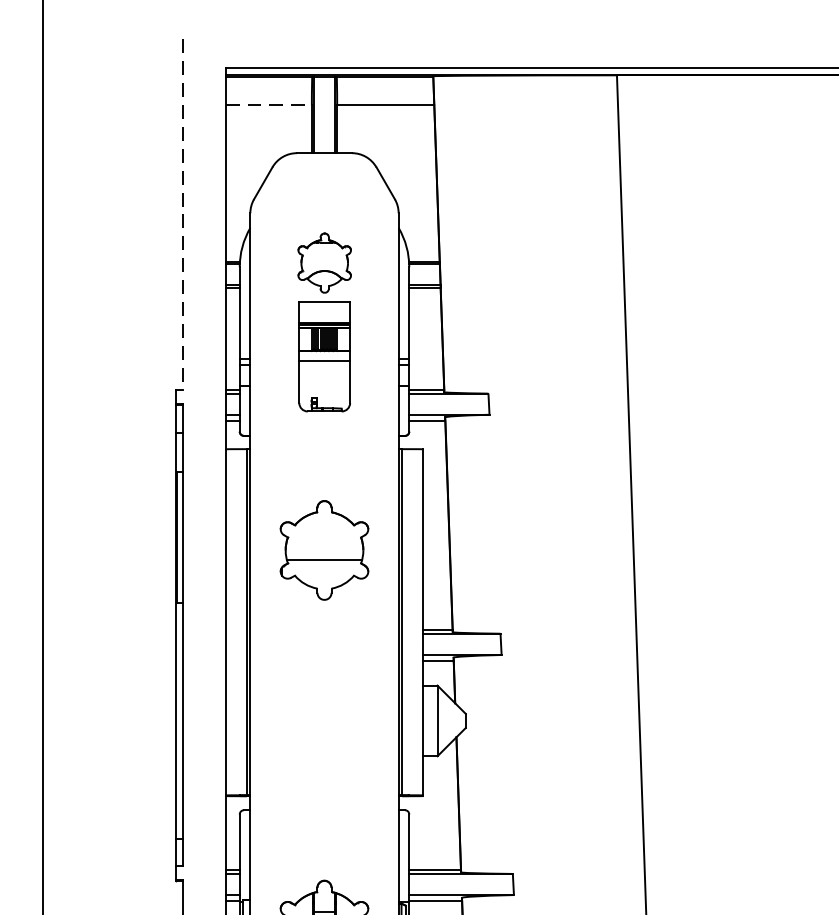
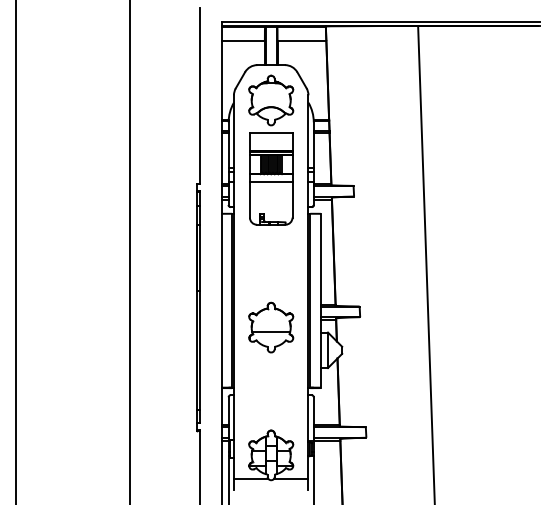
line: (269, 106) -> (243, 41), dashed -> solid
line: (183, 213) -> (200, 95), dashed -> solid
part: (325, 321) -> (271, 149), size x1.67
part: (325, 550) -> (271, 327), moved

